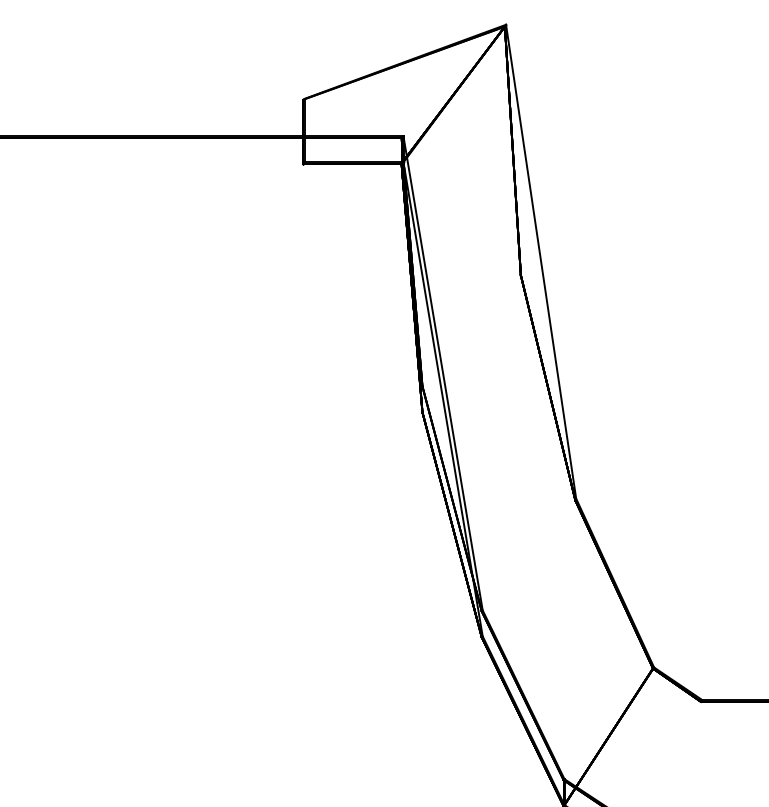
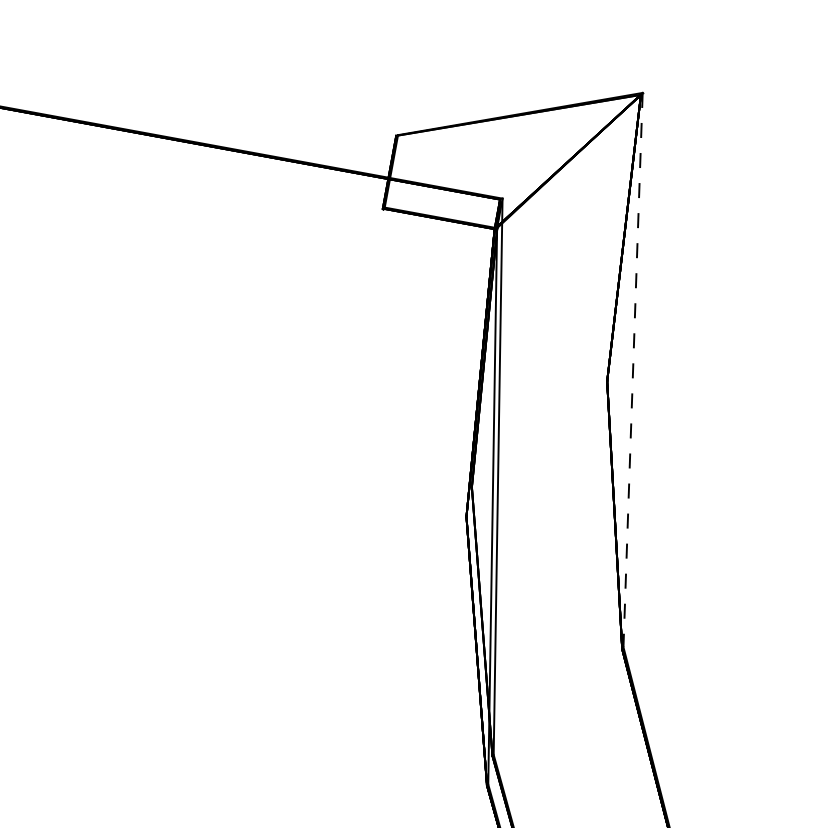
line: (541, 261) -> (633, 369), solid -> dashed

